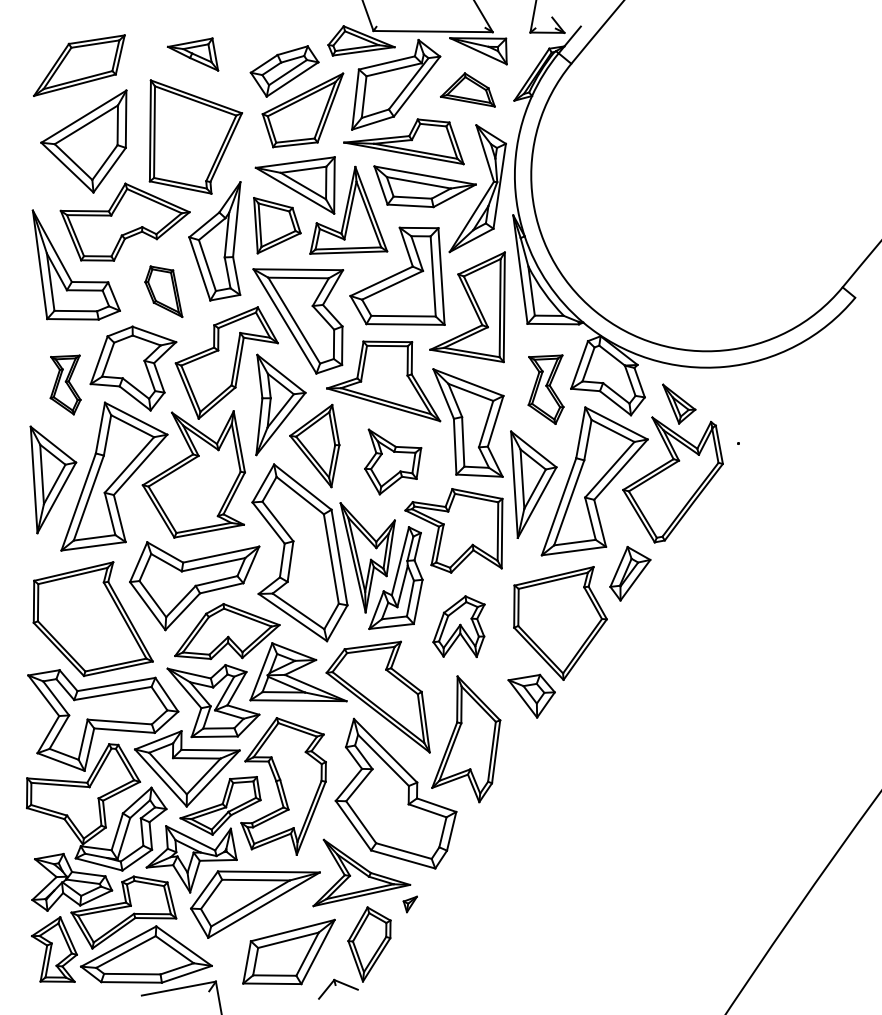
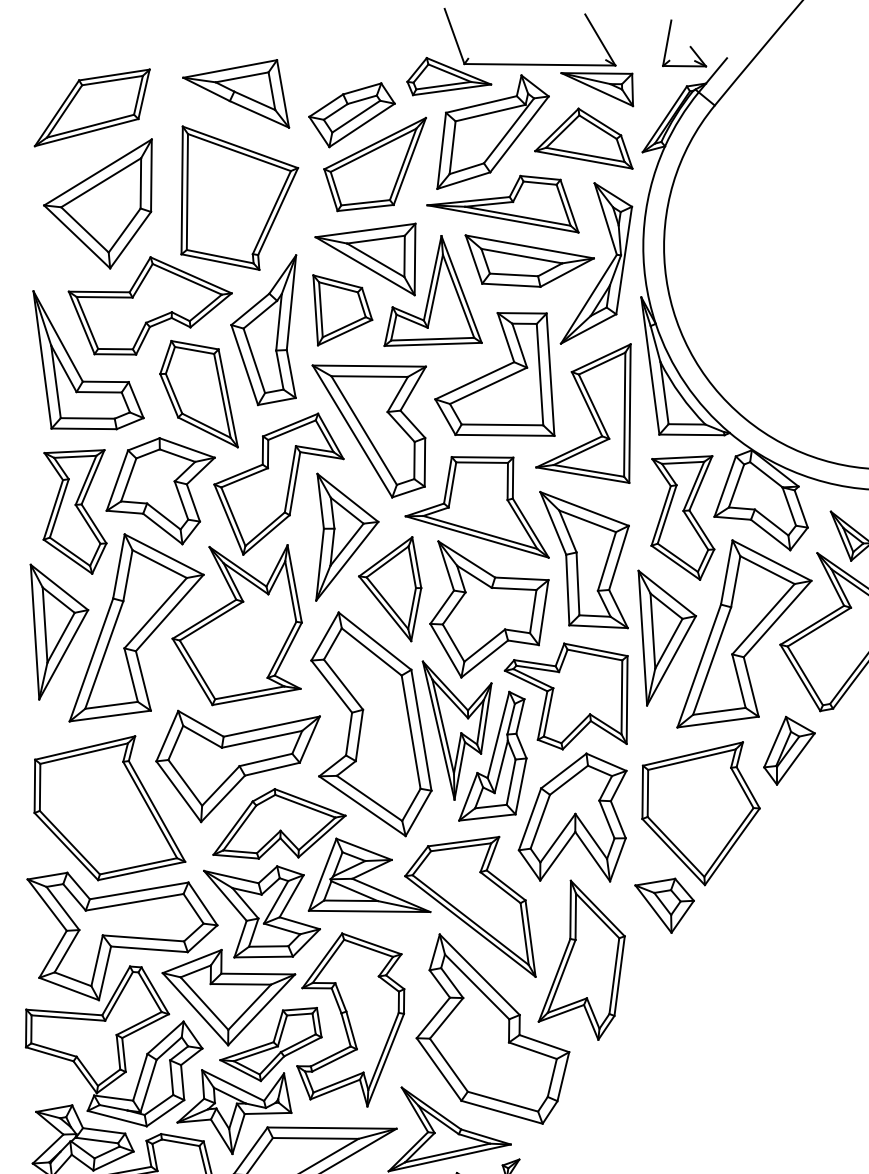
part: (192, 54) -> (235, 93), size x1.67
part: (467, 89) -> (583, 138), size x1.43
part: (163, 291) -> (198, 393), size x1.67
part: (65, 384) -> (74, 511), size x1.67
part: (545, 389) -> (682, 517), size x1.43
part: (392, 461) -> (488, 608), size x1.67
part: (458, 626) -> (572, 817), size x1.67

